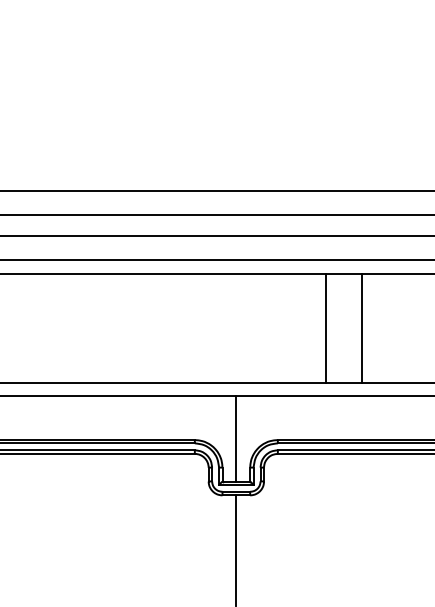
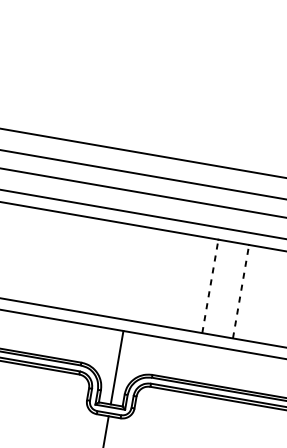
line: (325, 328) -> (209, 286), solid -> dashed
line: (361, 328) -> (240, 291), solid -> dashed

